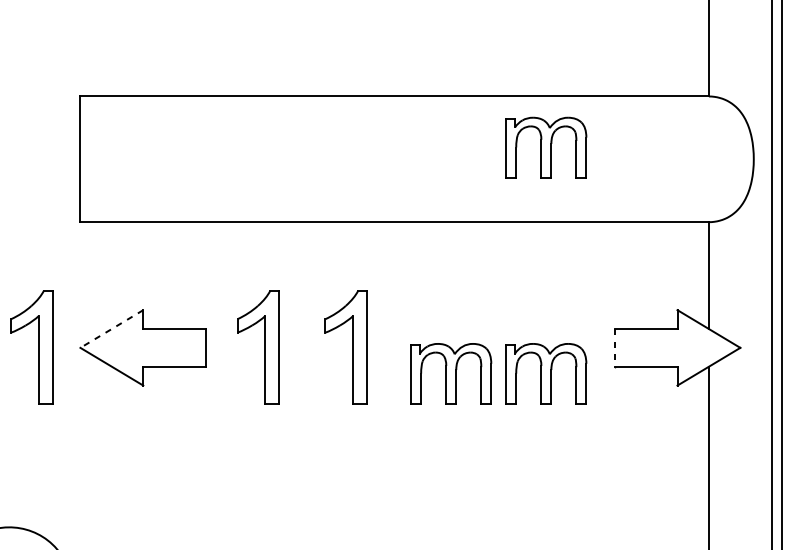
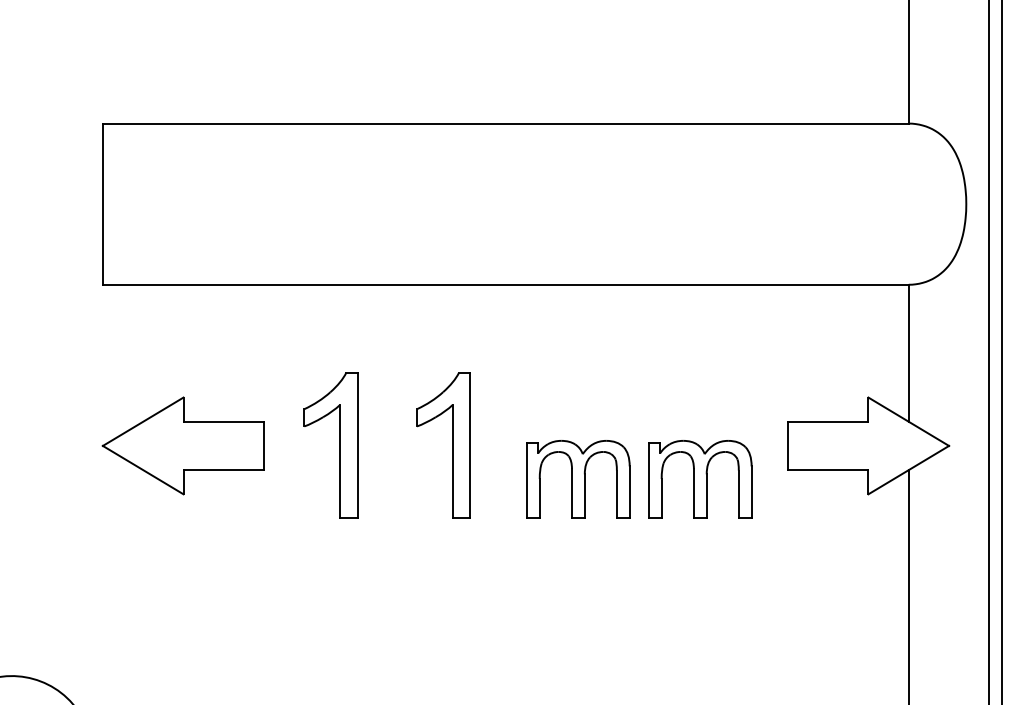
part: (546, 147) -> (700, 189), removed
line: (112, 328) -> (143, 421), dashed -> solid
part: (38, 347) -> (49, 445), removed
line: (614, 348) -> (787, 446), dashed -> solid

